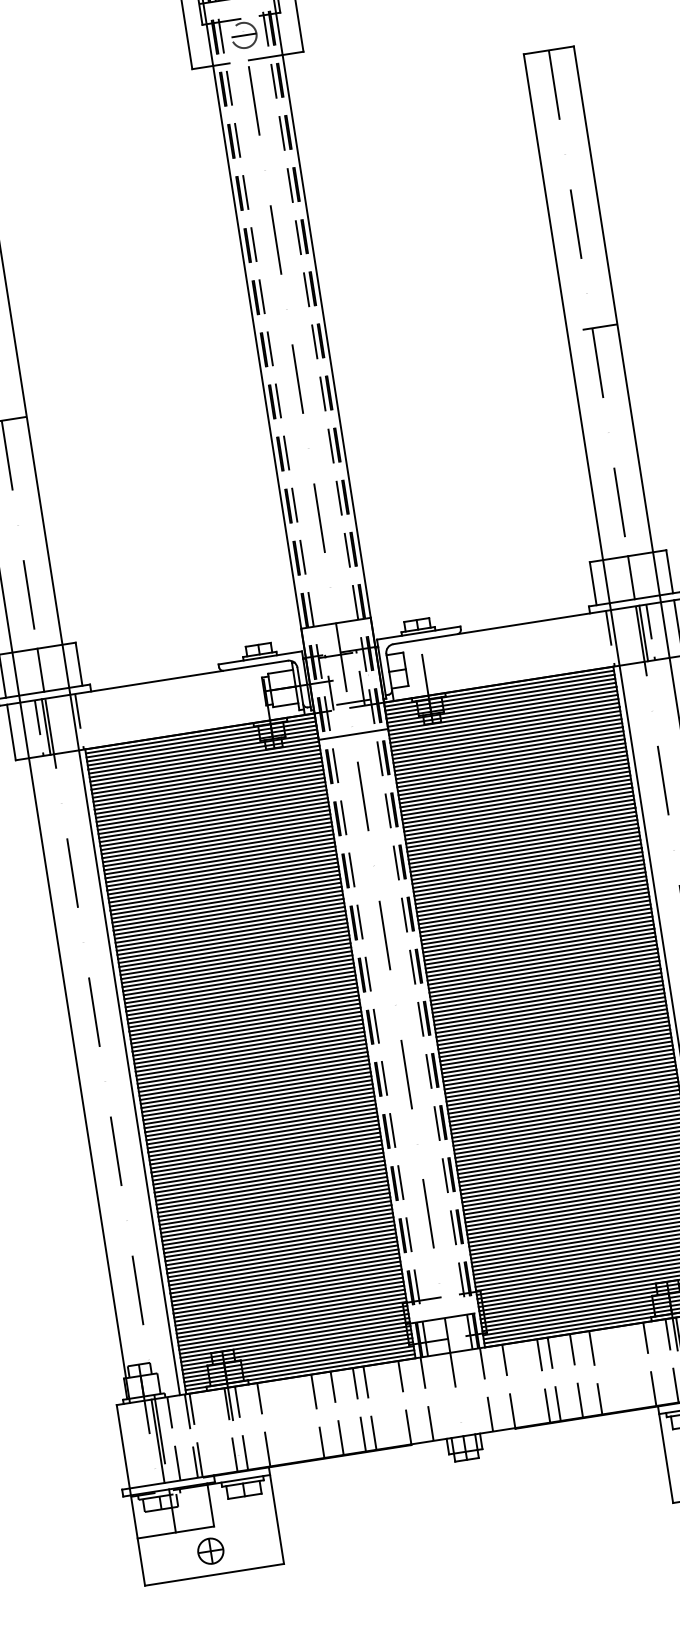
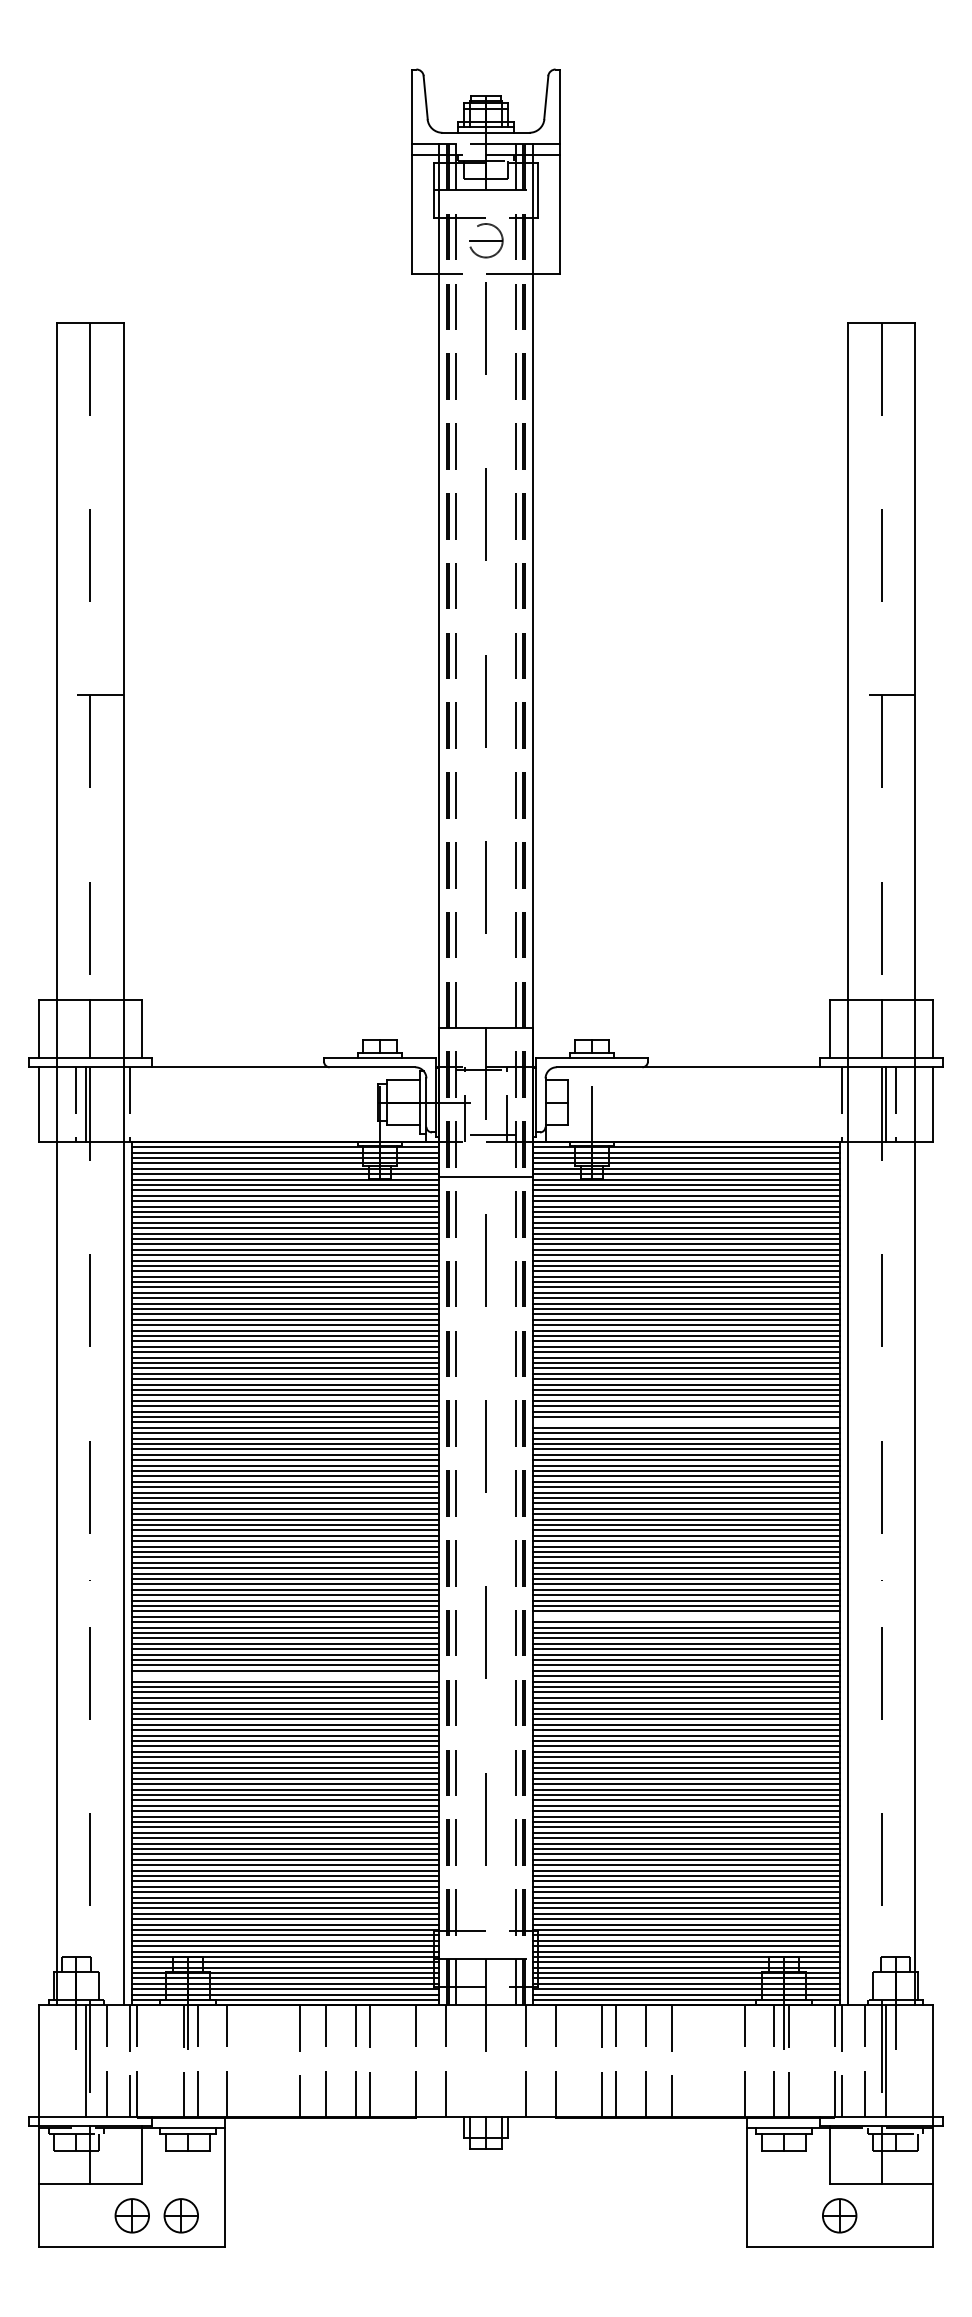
line: (531, 894) -> (685, 1422), removed
line: (553, 1039) -> (685, 1616), removed
line: (262, 1130) -> (285, 1676), removed
part: (246, 1545) -> (180, 2215), added

